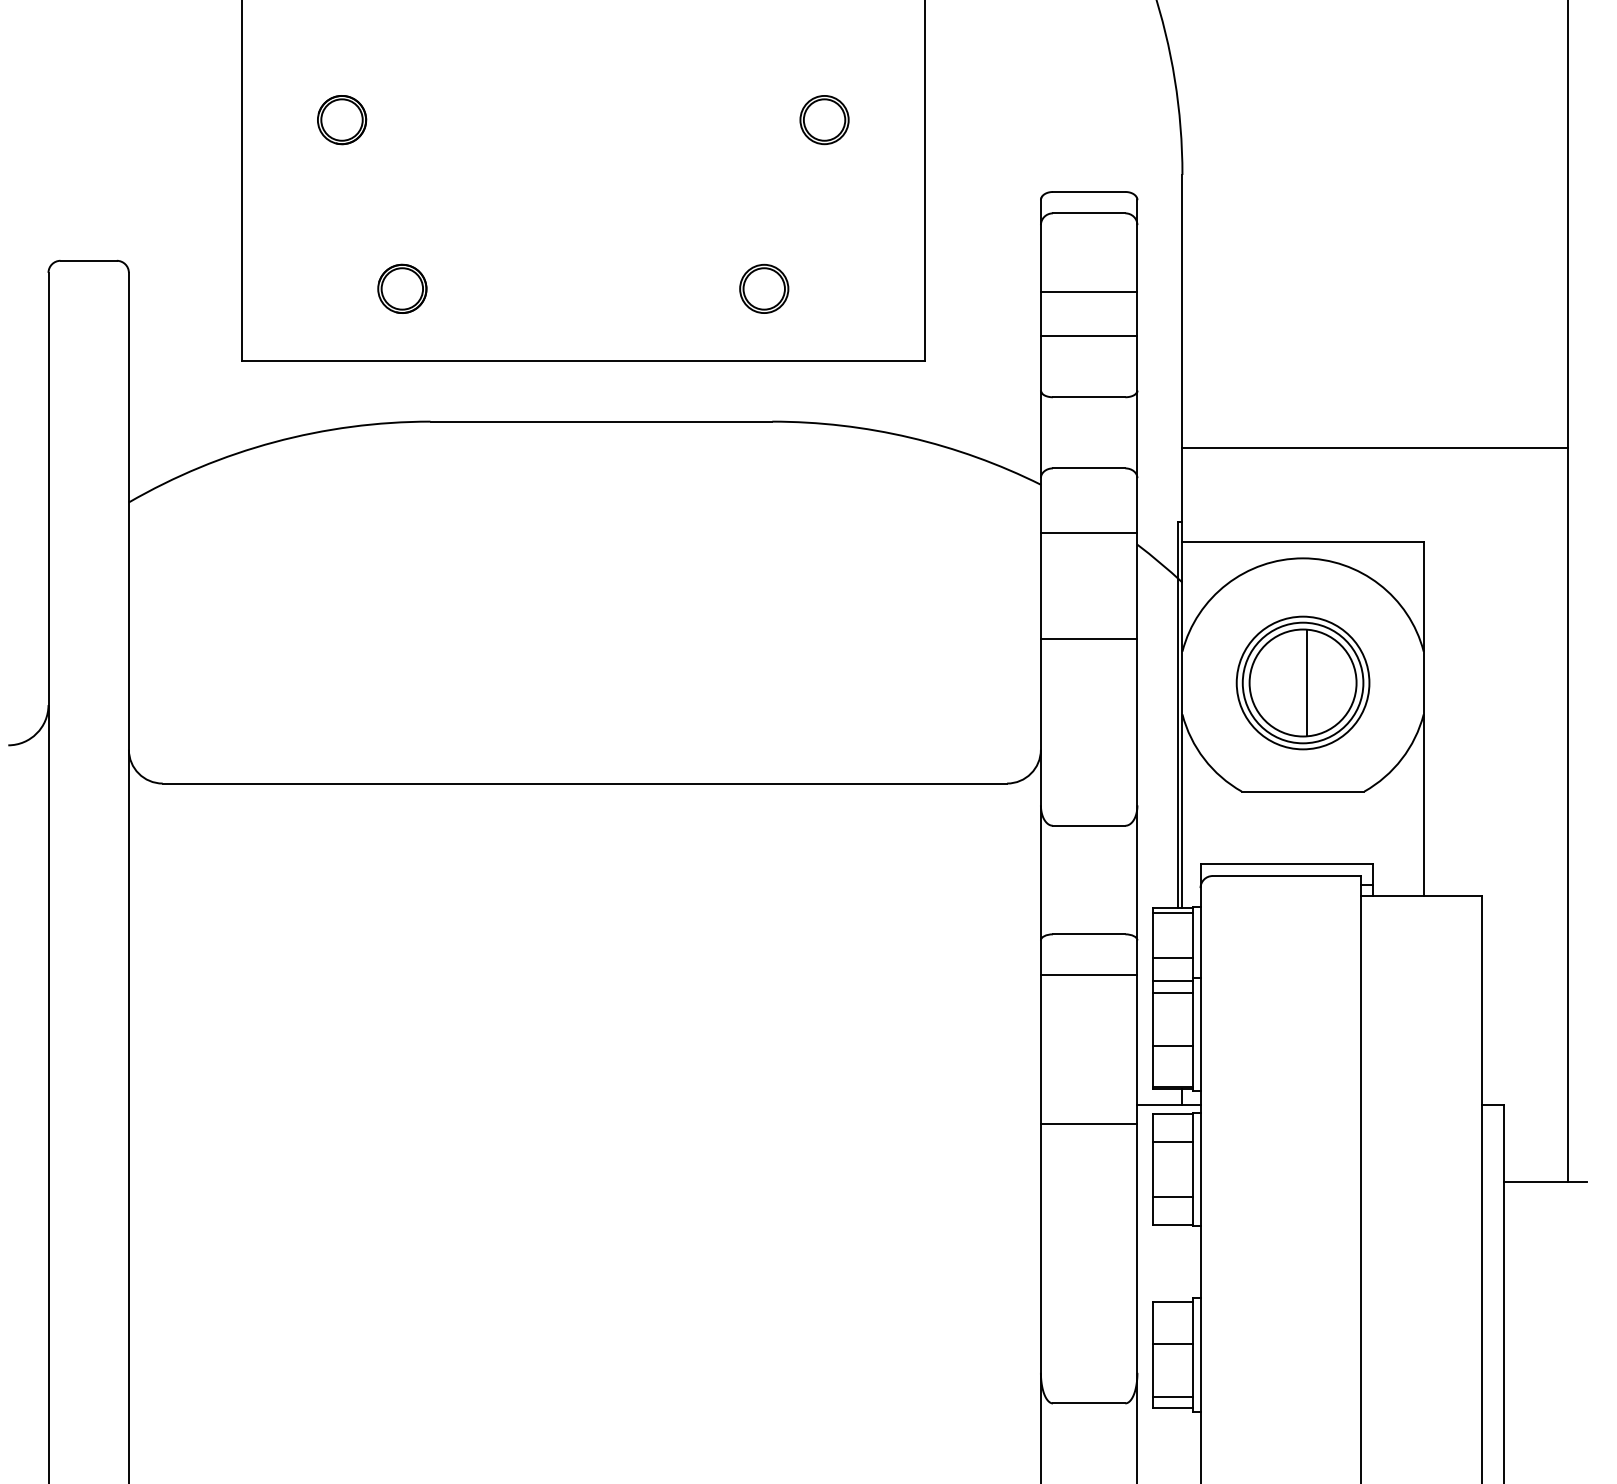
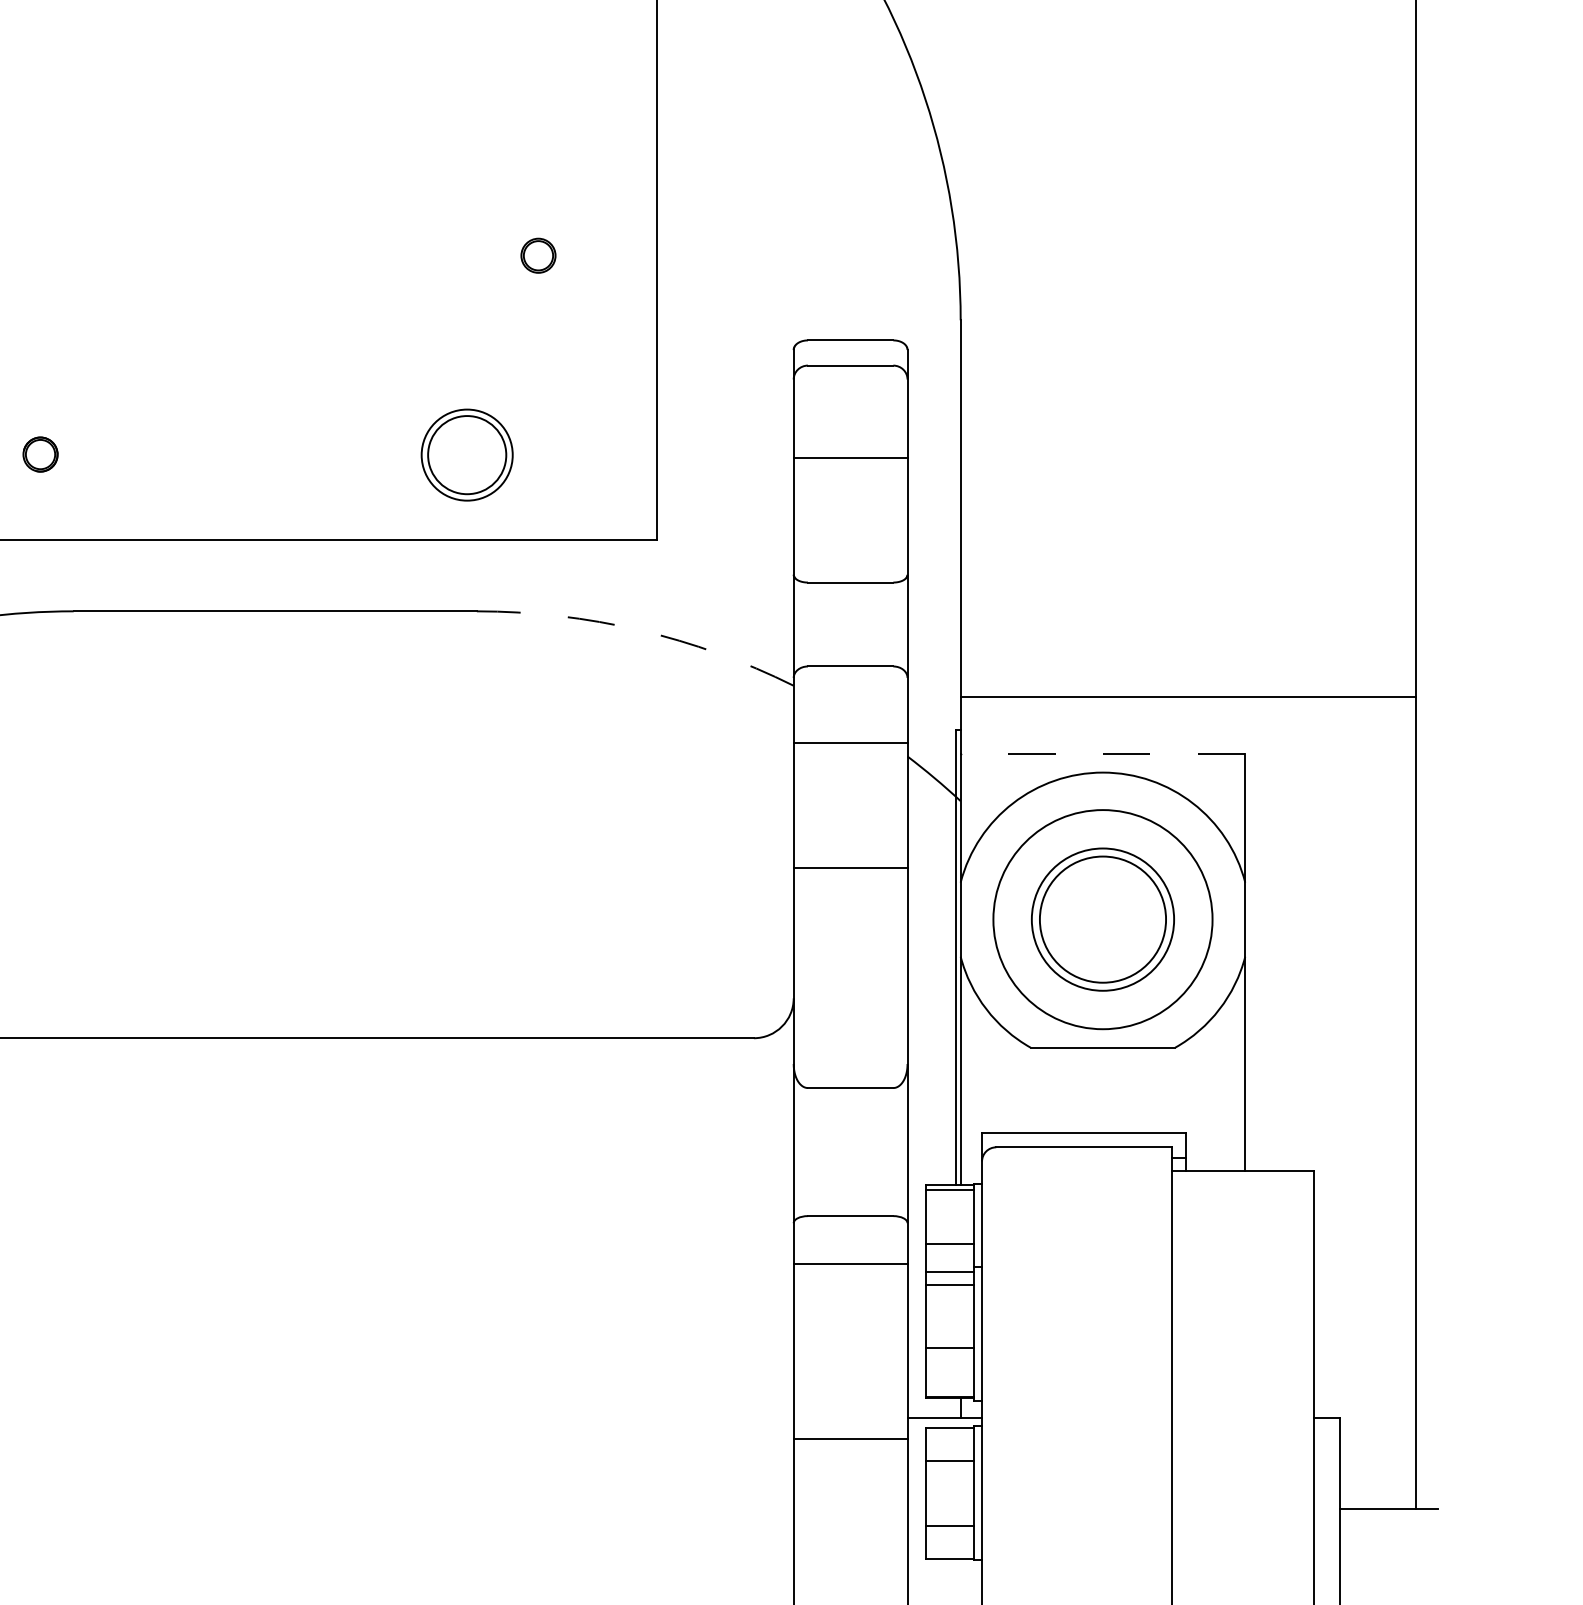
part: (824, 120) -> (538, 256), size x0.6
part: (402, 288) -> (40, 454), size x0.6
part: (764, 288) -> (467, 454), size x1.6
line: (1088, 336) -> (849, 510), removed
arc: (910, 437) -> (639, 630), solid -> dashed
line: (1375, 447) -> (1188, 697), moved
line: (1303, 542) -> (1103, 753), solid -> dashed
circle: (1302, 682) -> (1102, 919), size x1.4
line: (1307, 682) -> (1108, 919), removed

